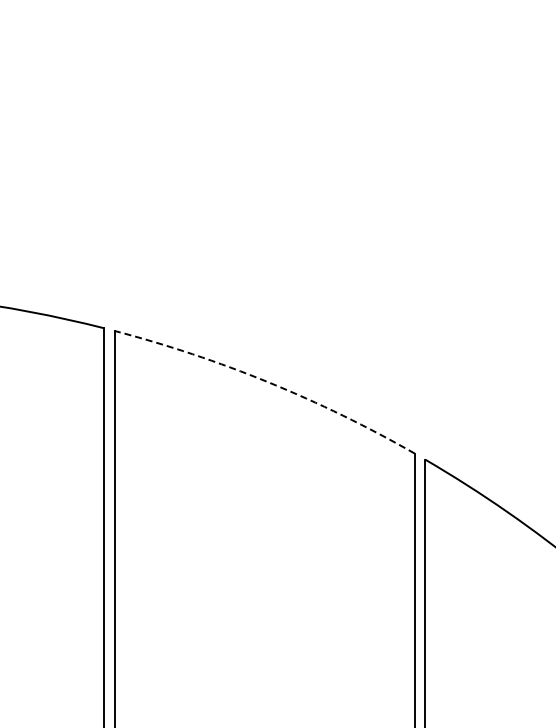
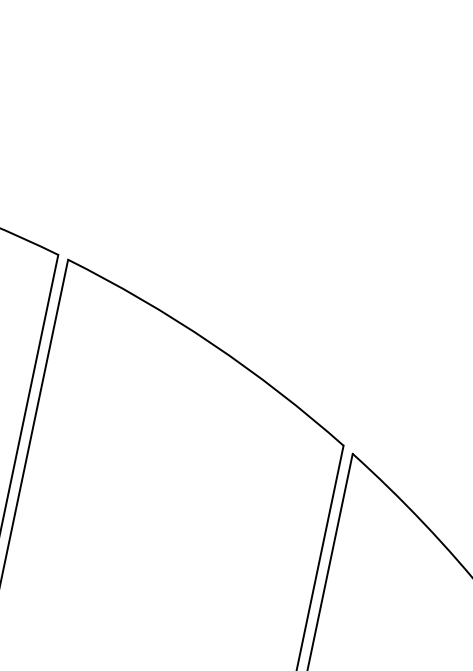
arc: (268, 382) -> (211, 343), dashed -> solid

